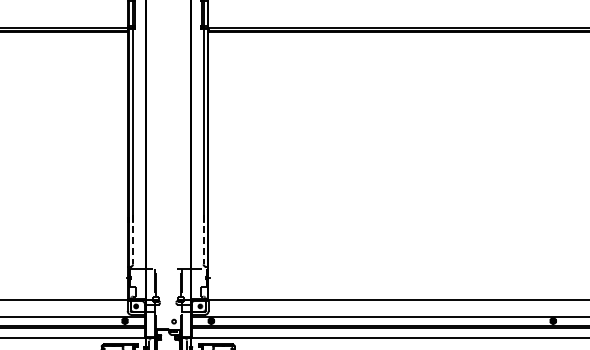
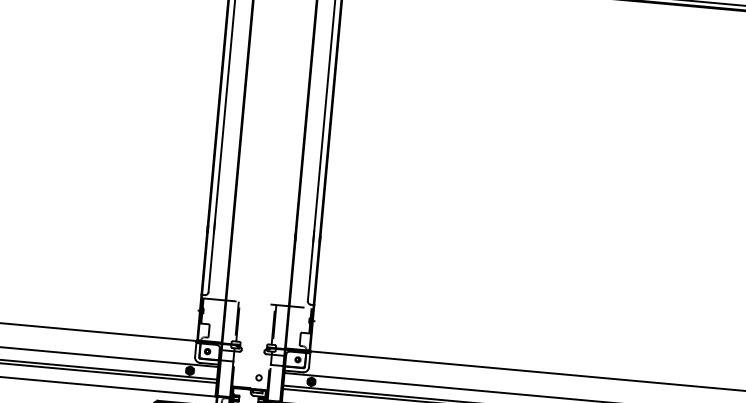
line: (133, 239) -> (212, 257), dashed -> solid
line: (203, 239) -> (310, 266), dashed -> solid

